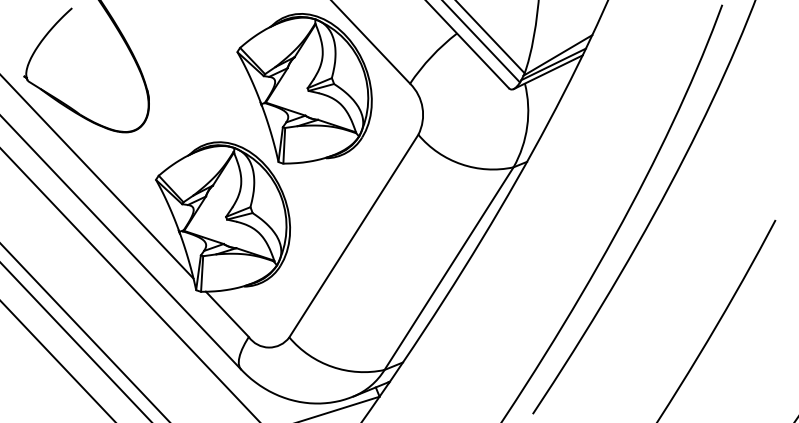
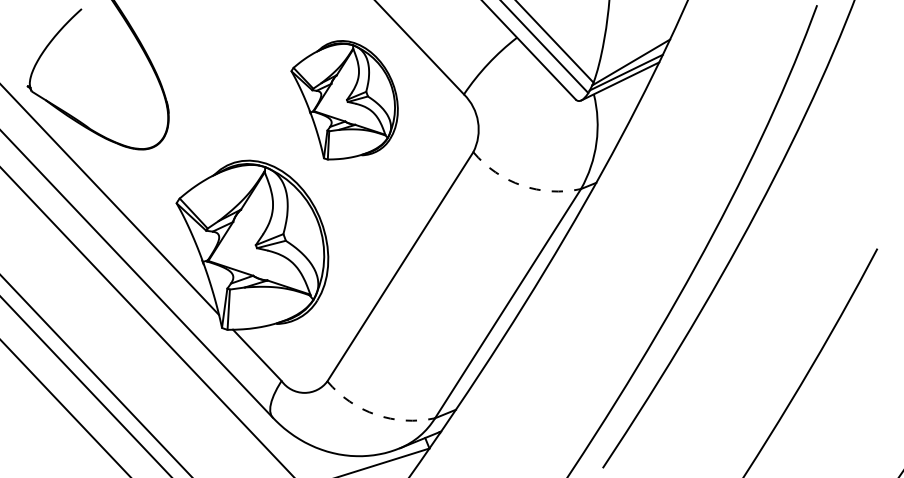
part: (304, 88) -> (344, 99), size x0.7
arc: (461, 164) -> (522, 185), solid -> dashed
arc: (332, 366) -> (376, 414), solid -> dashed

